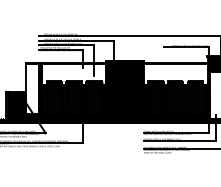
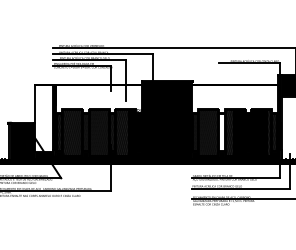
hatch: (165, 99) -> (221, 132), removed

